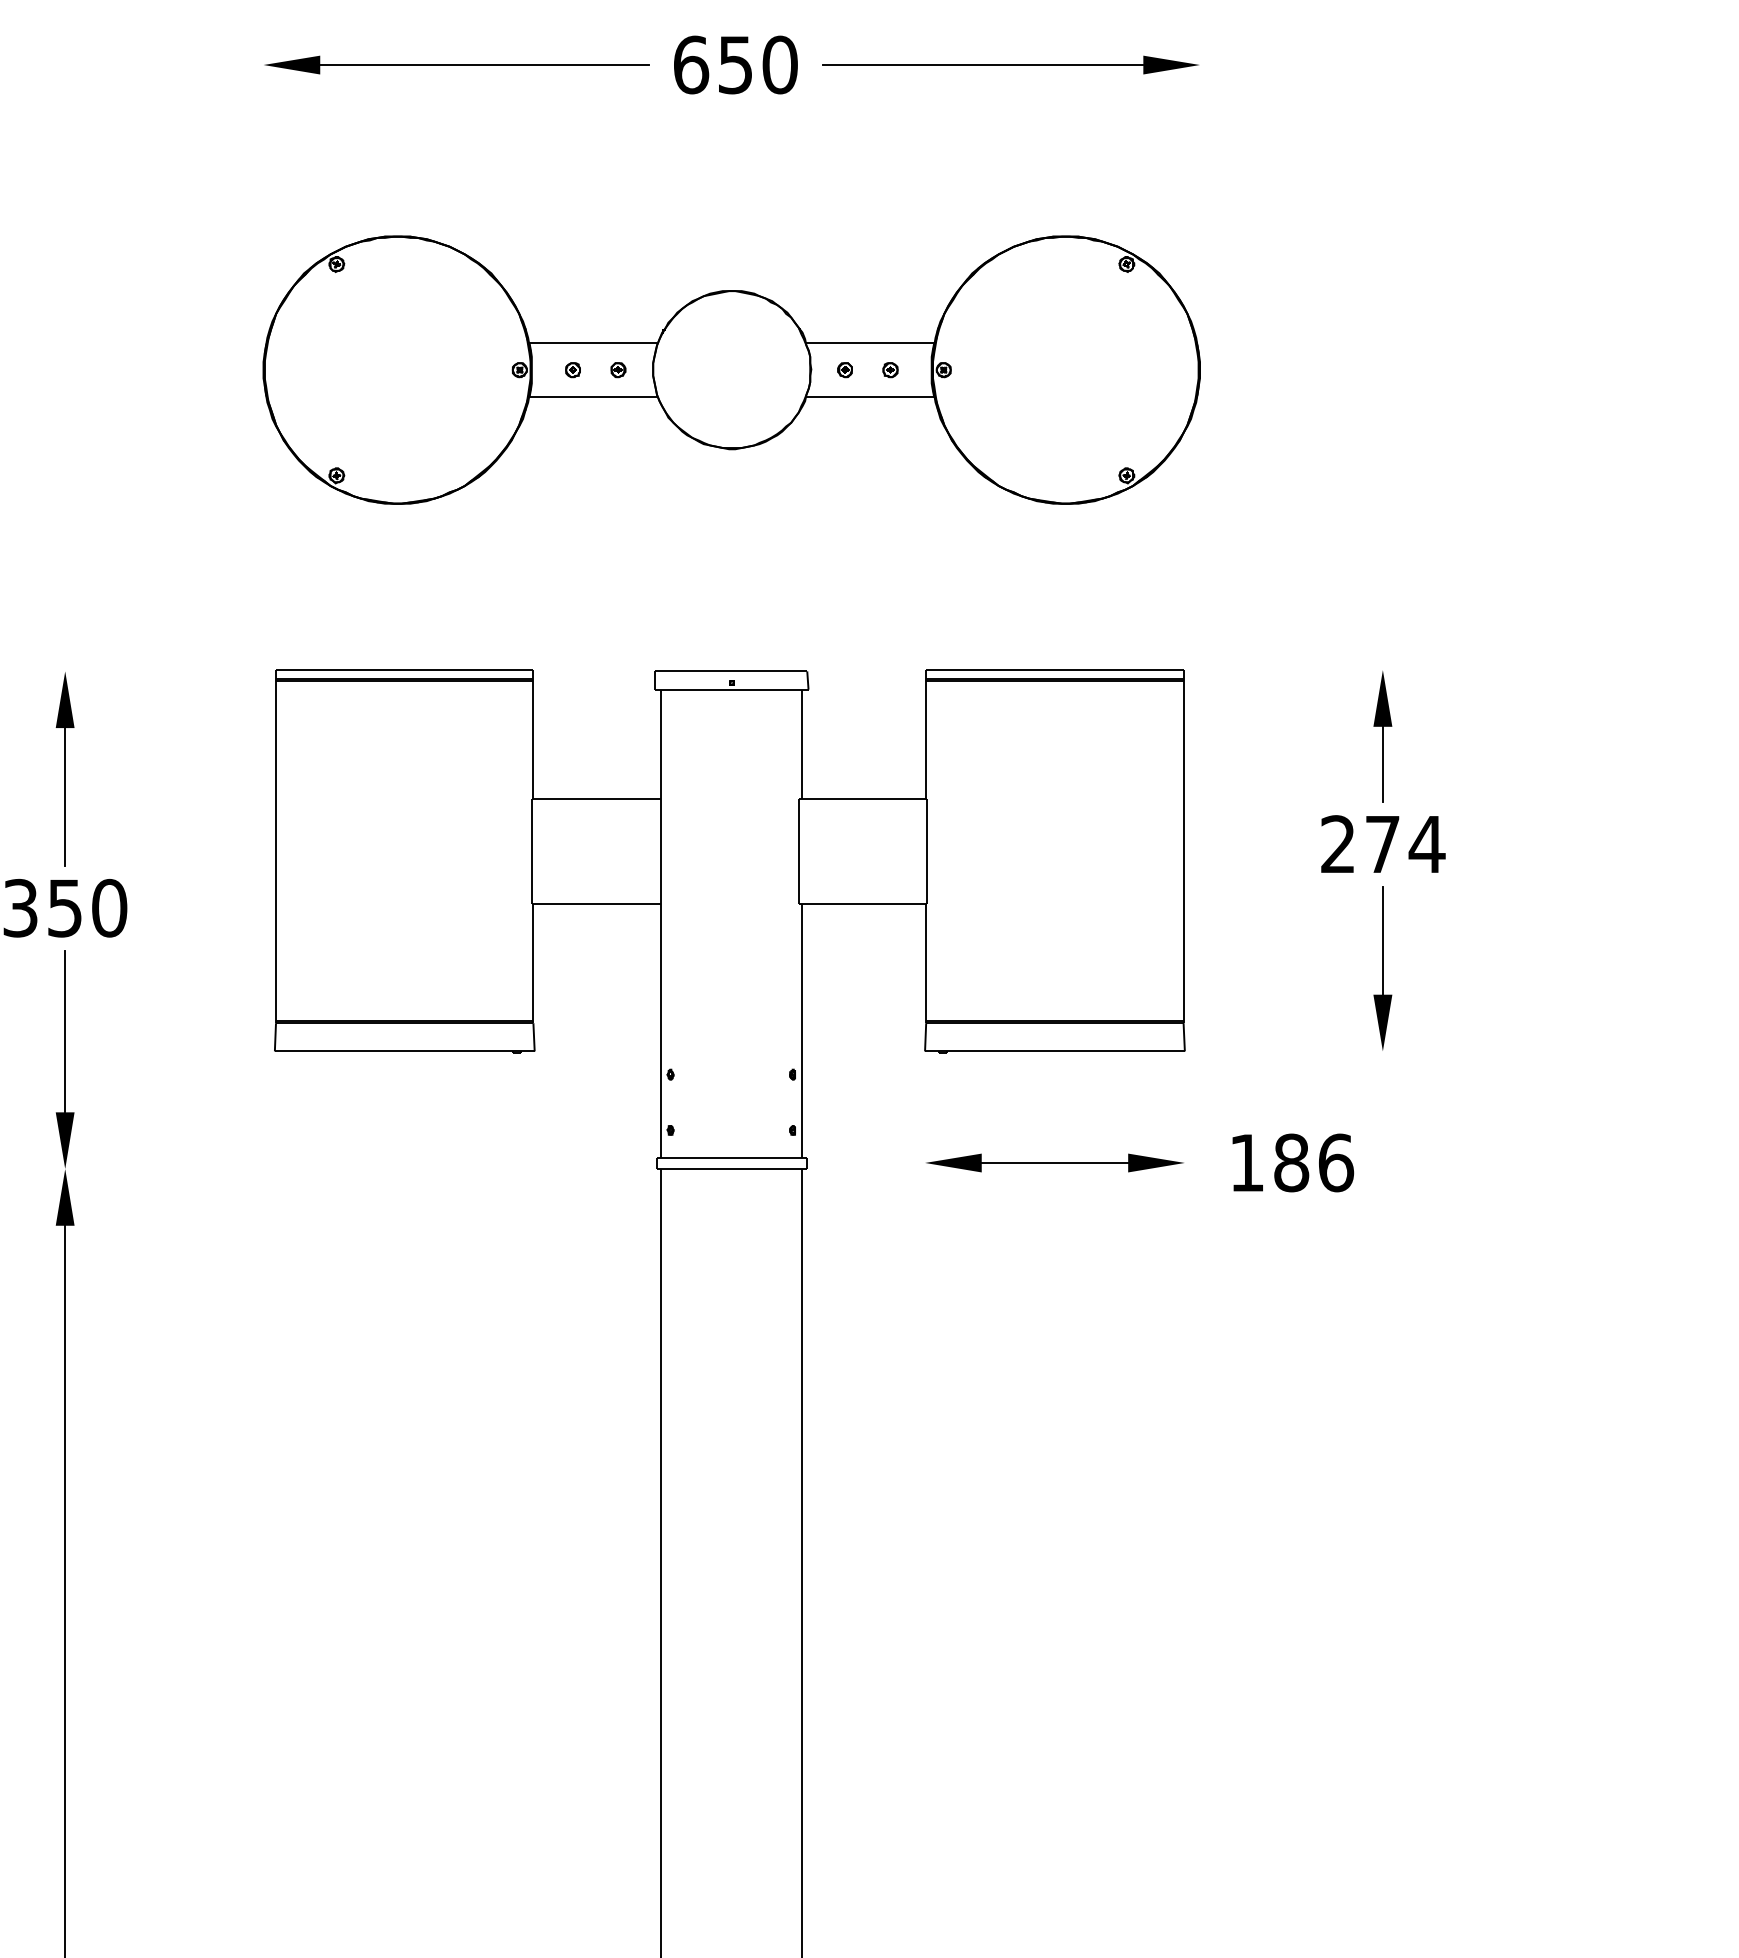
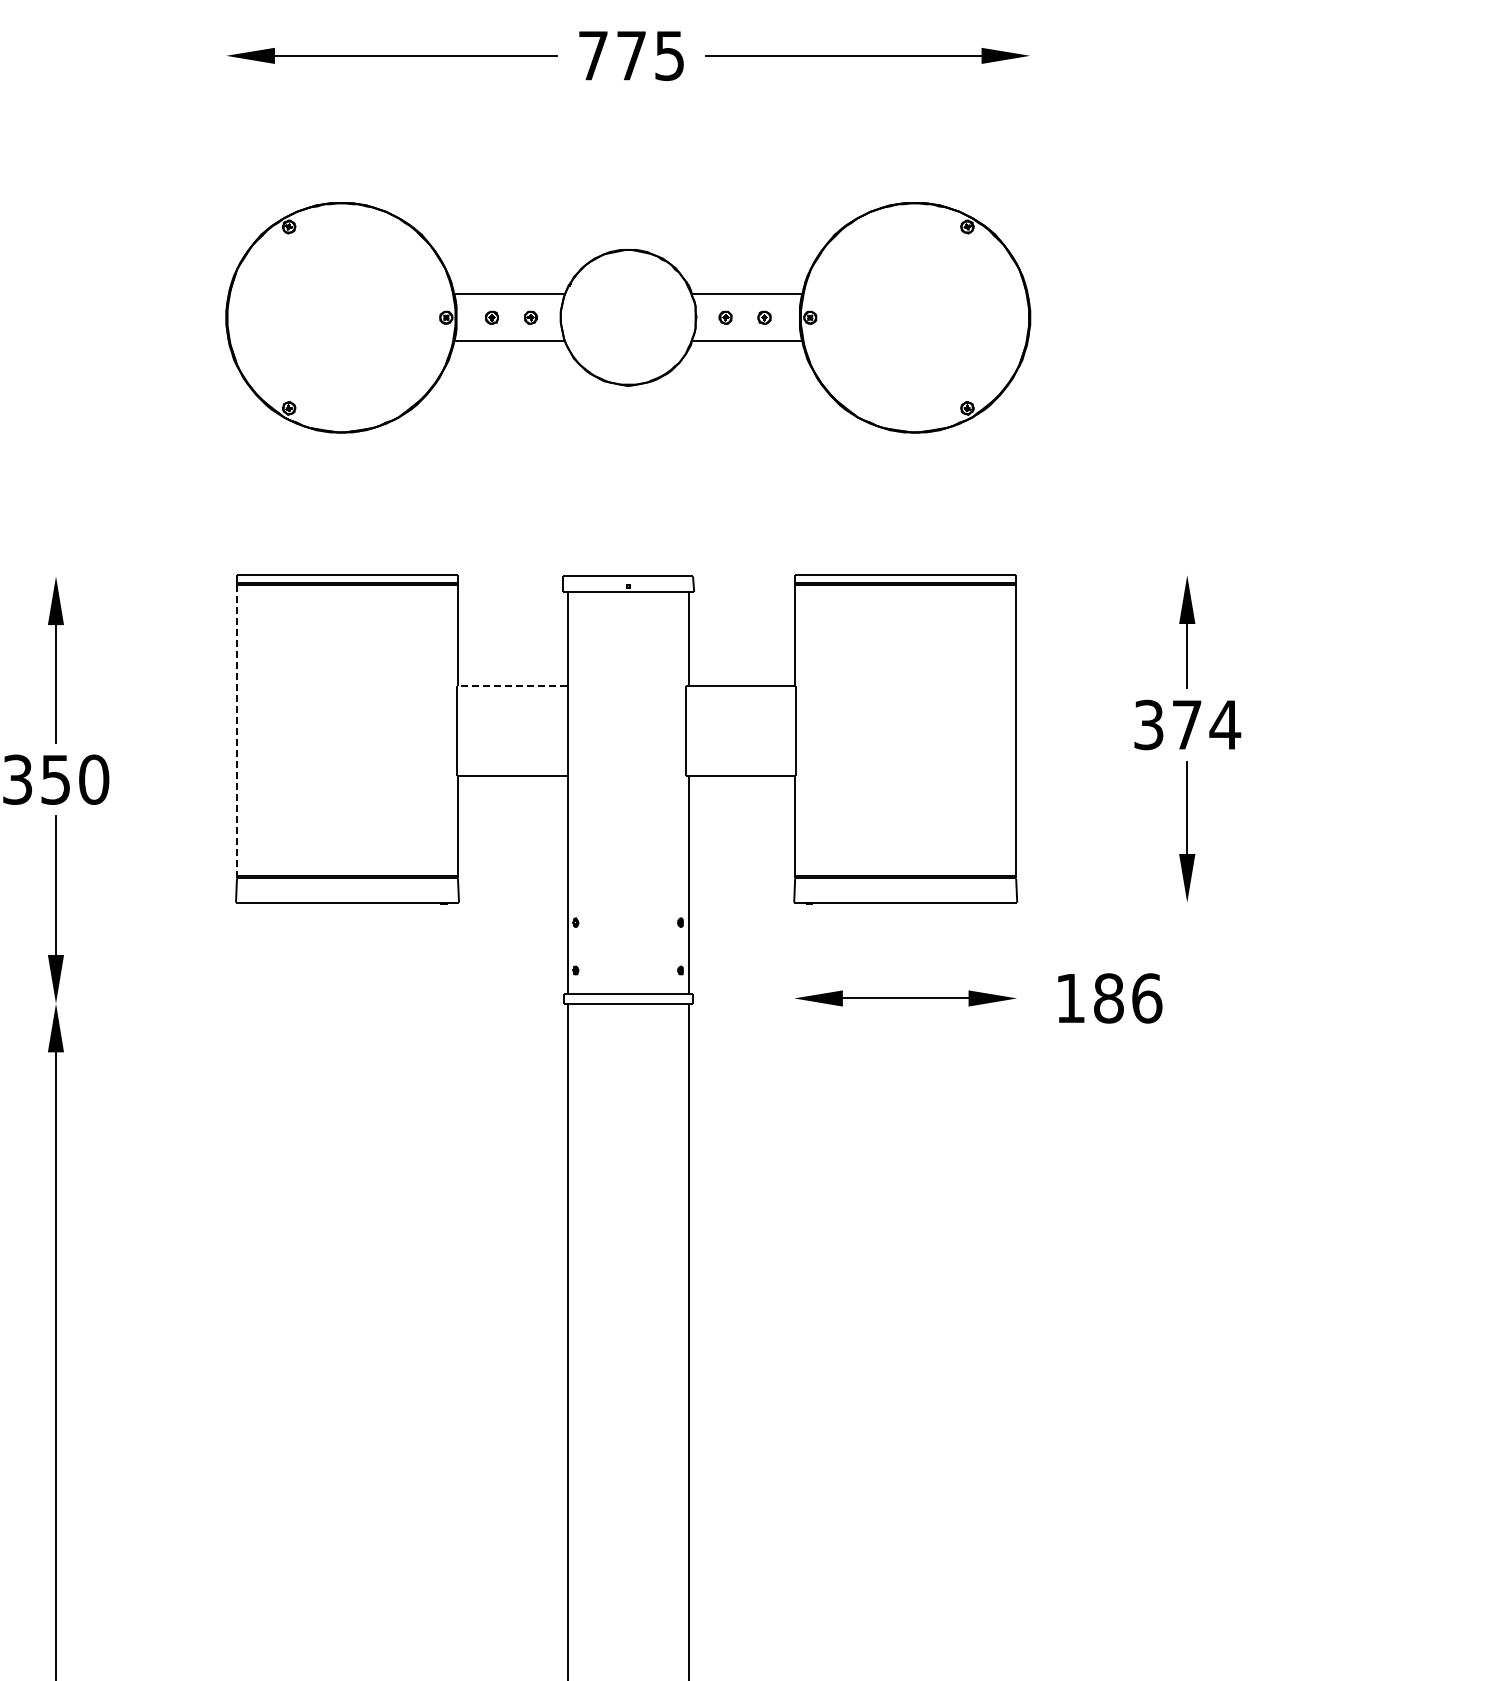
text: (735, 64) -> (631, 55), 650 -> 775
line: (595, 798) -> (511, 685), solid -> dashed
text: (1337, 845) -> (1148, 725), 274 -> 374
line: (275, 850) -> (236, 730), solid -> dashed

